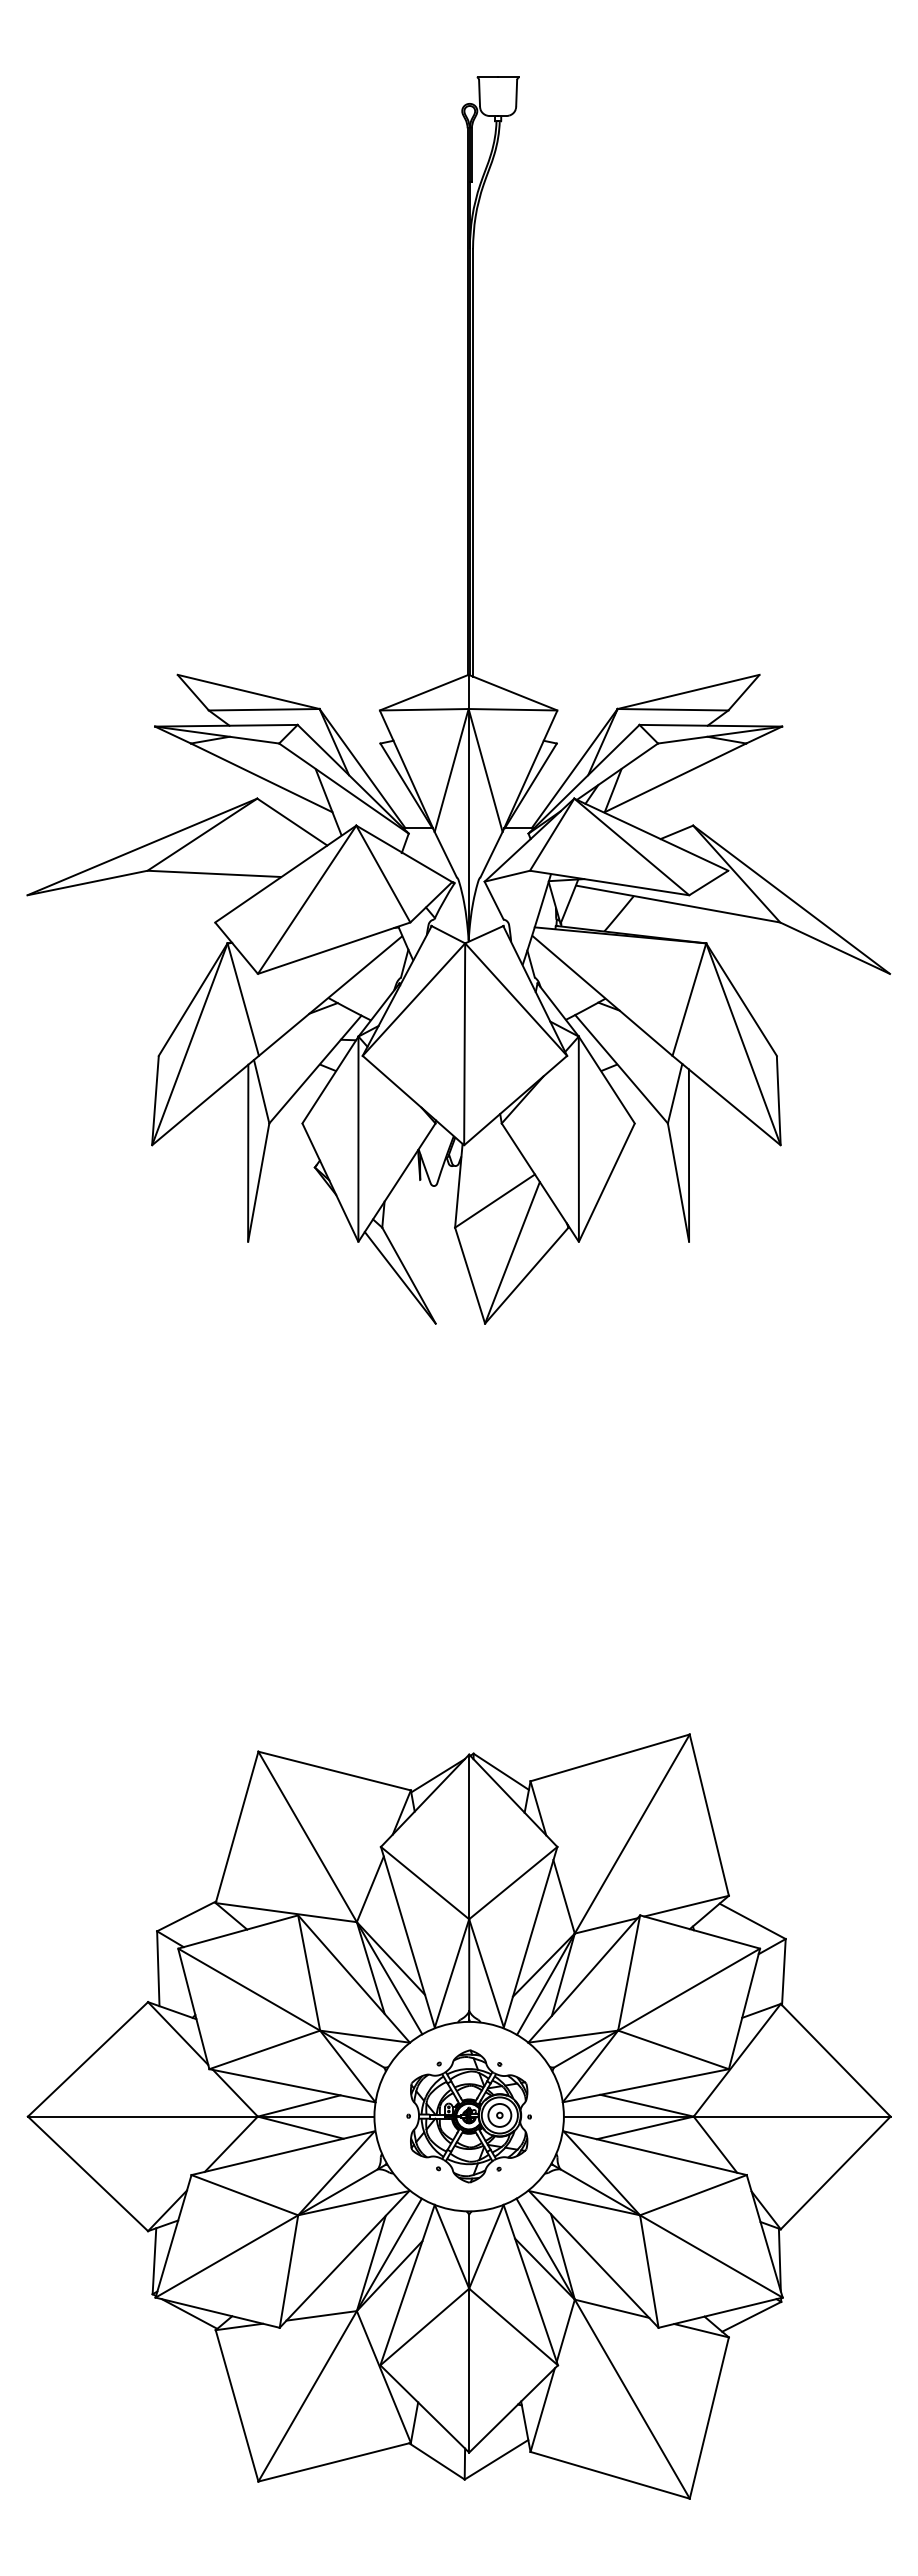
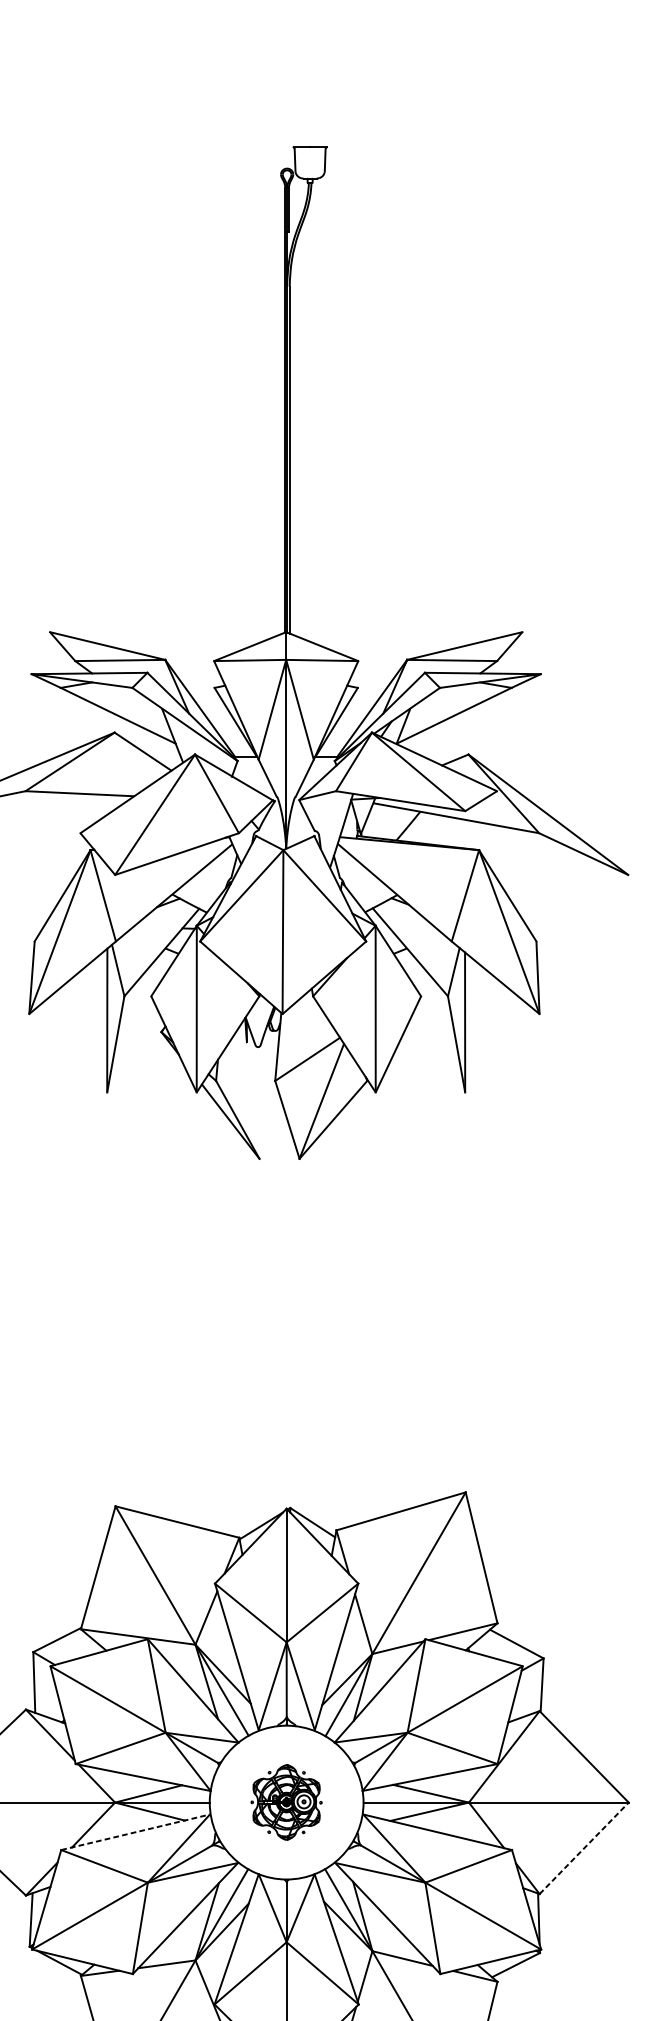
part: (468, 2116) -> (286, 1802), size x0.7
line: (283, 2153) -> (135, 1832), solid -> dashed
line: (835, 2172) -> (584, 1847), solid -> dashed

